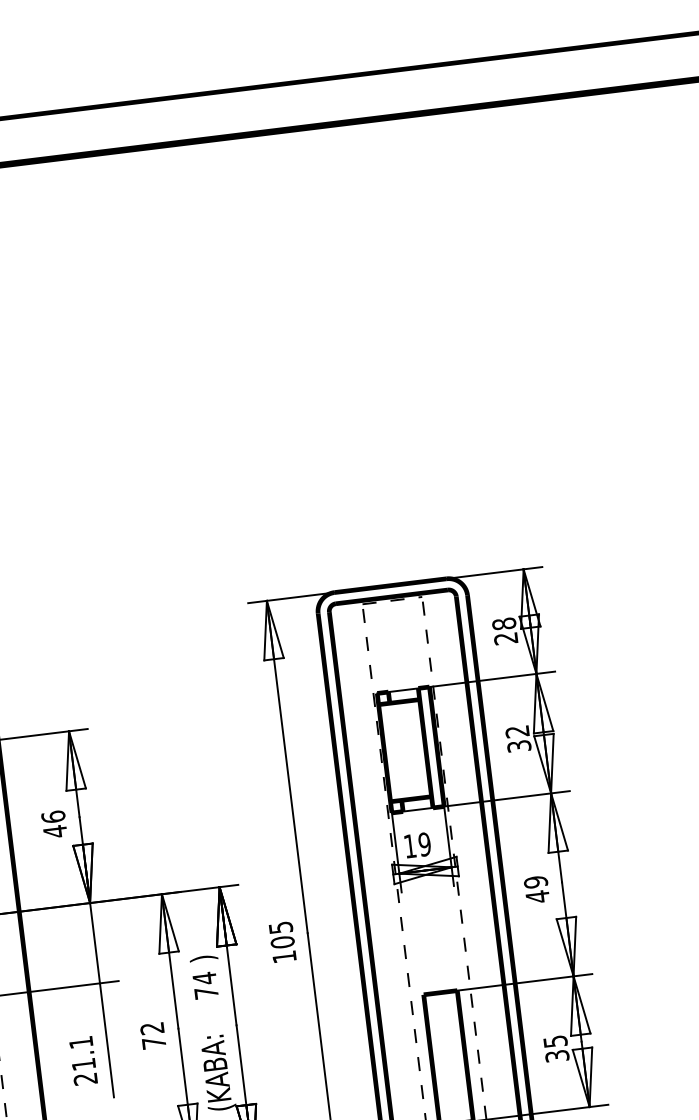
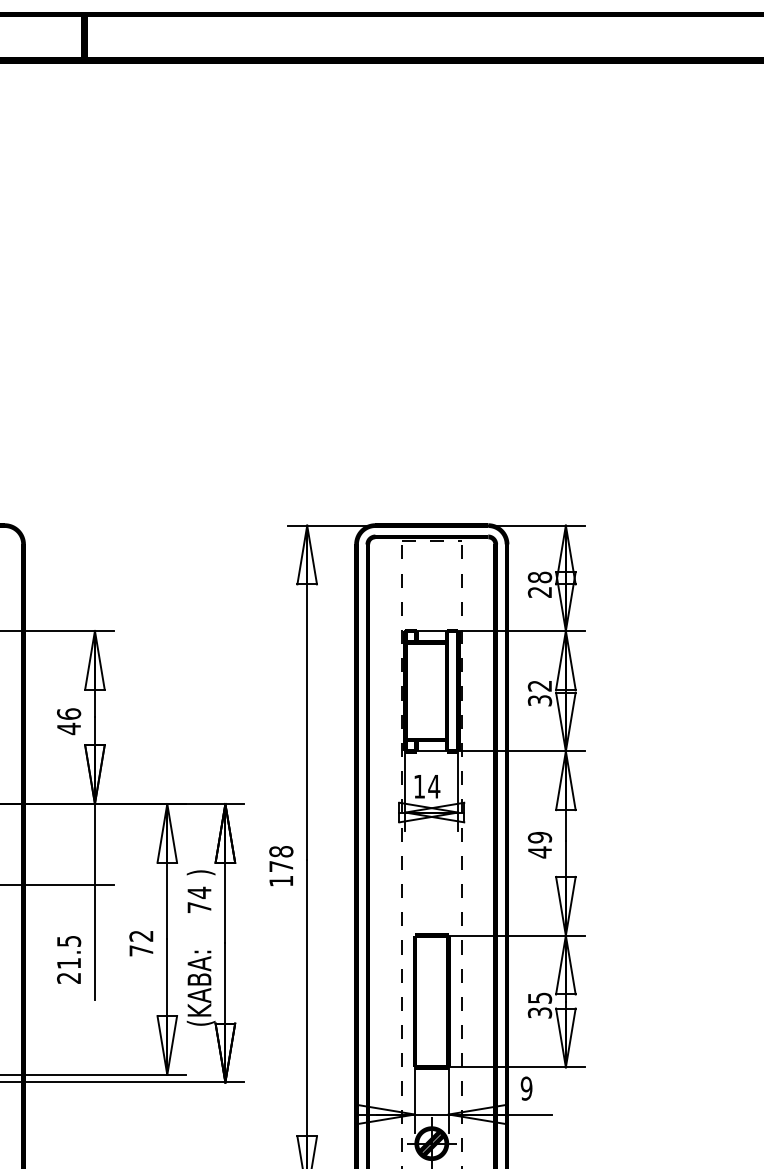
text: (425, 844) -> (434, 786), 19 -> 14
text: (282, 935) -> (281, 859), 105 -> 178
text: (81, 1042) -> (69, 941), 21.1 -> 21.5

